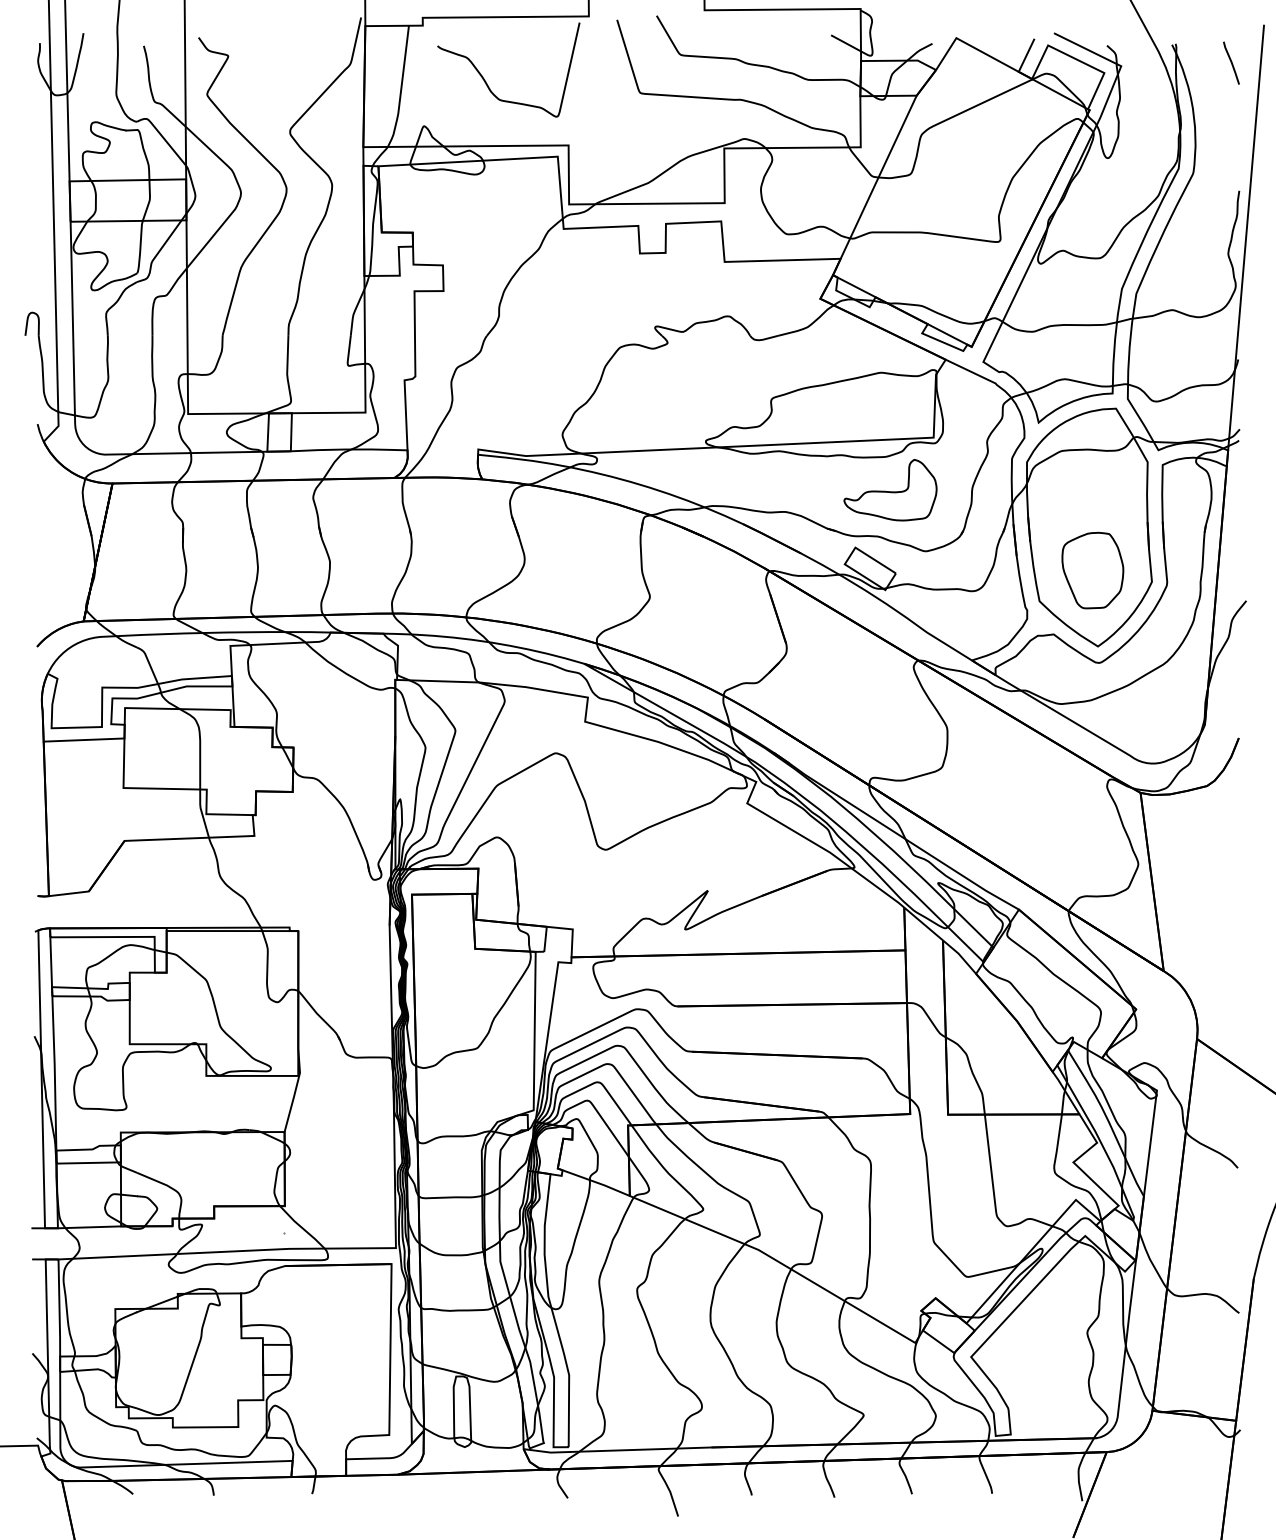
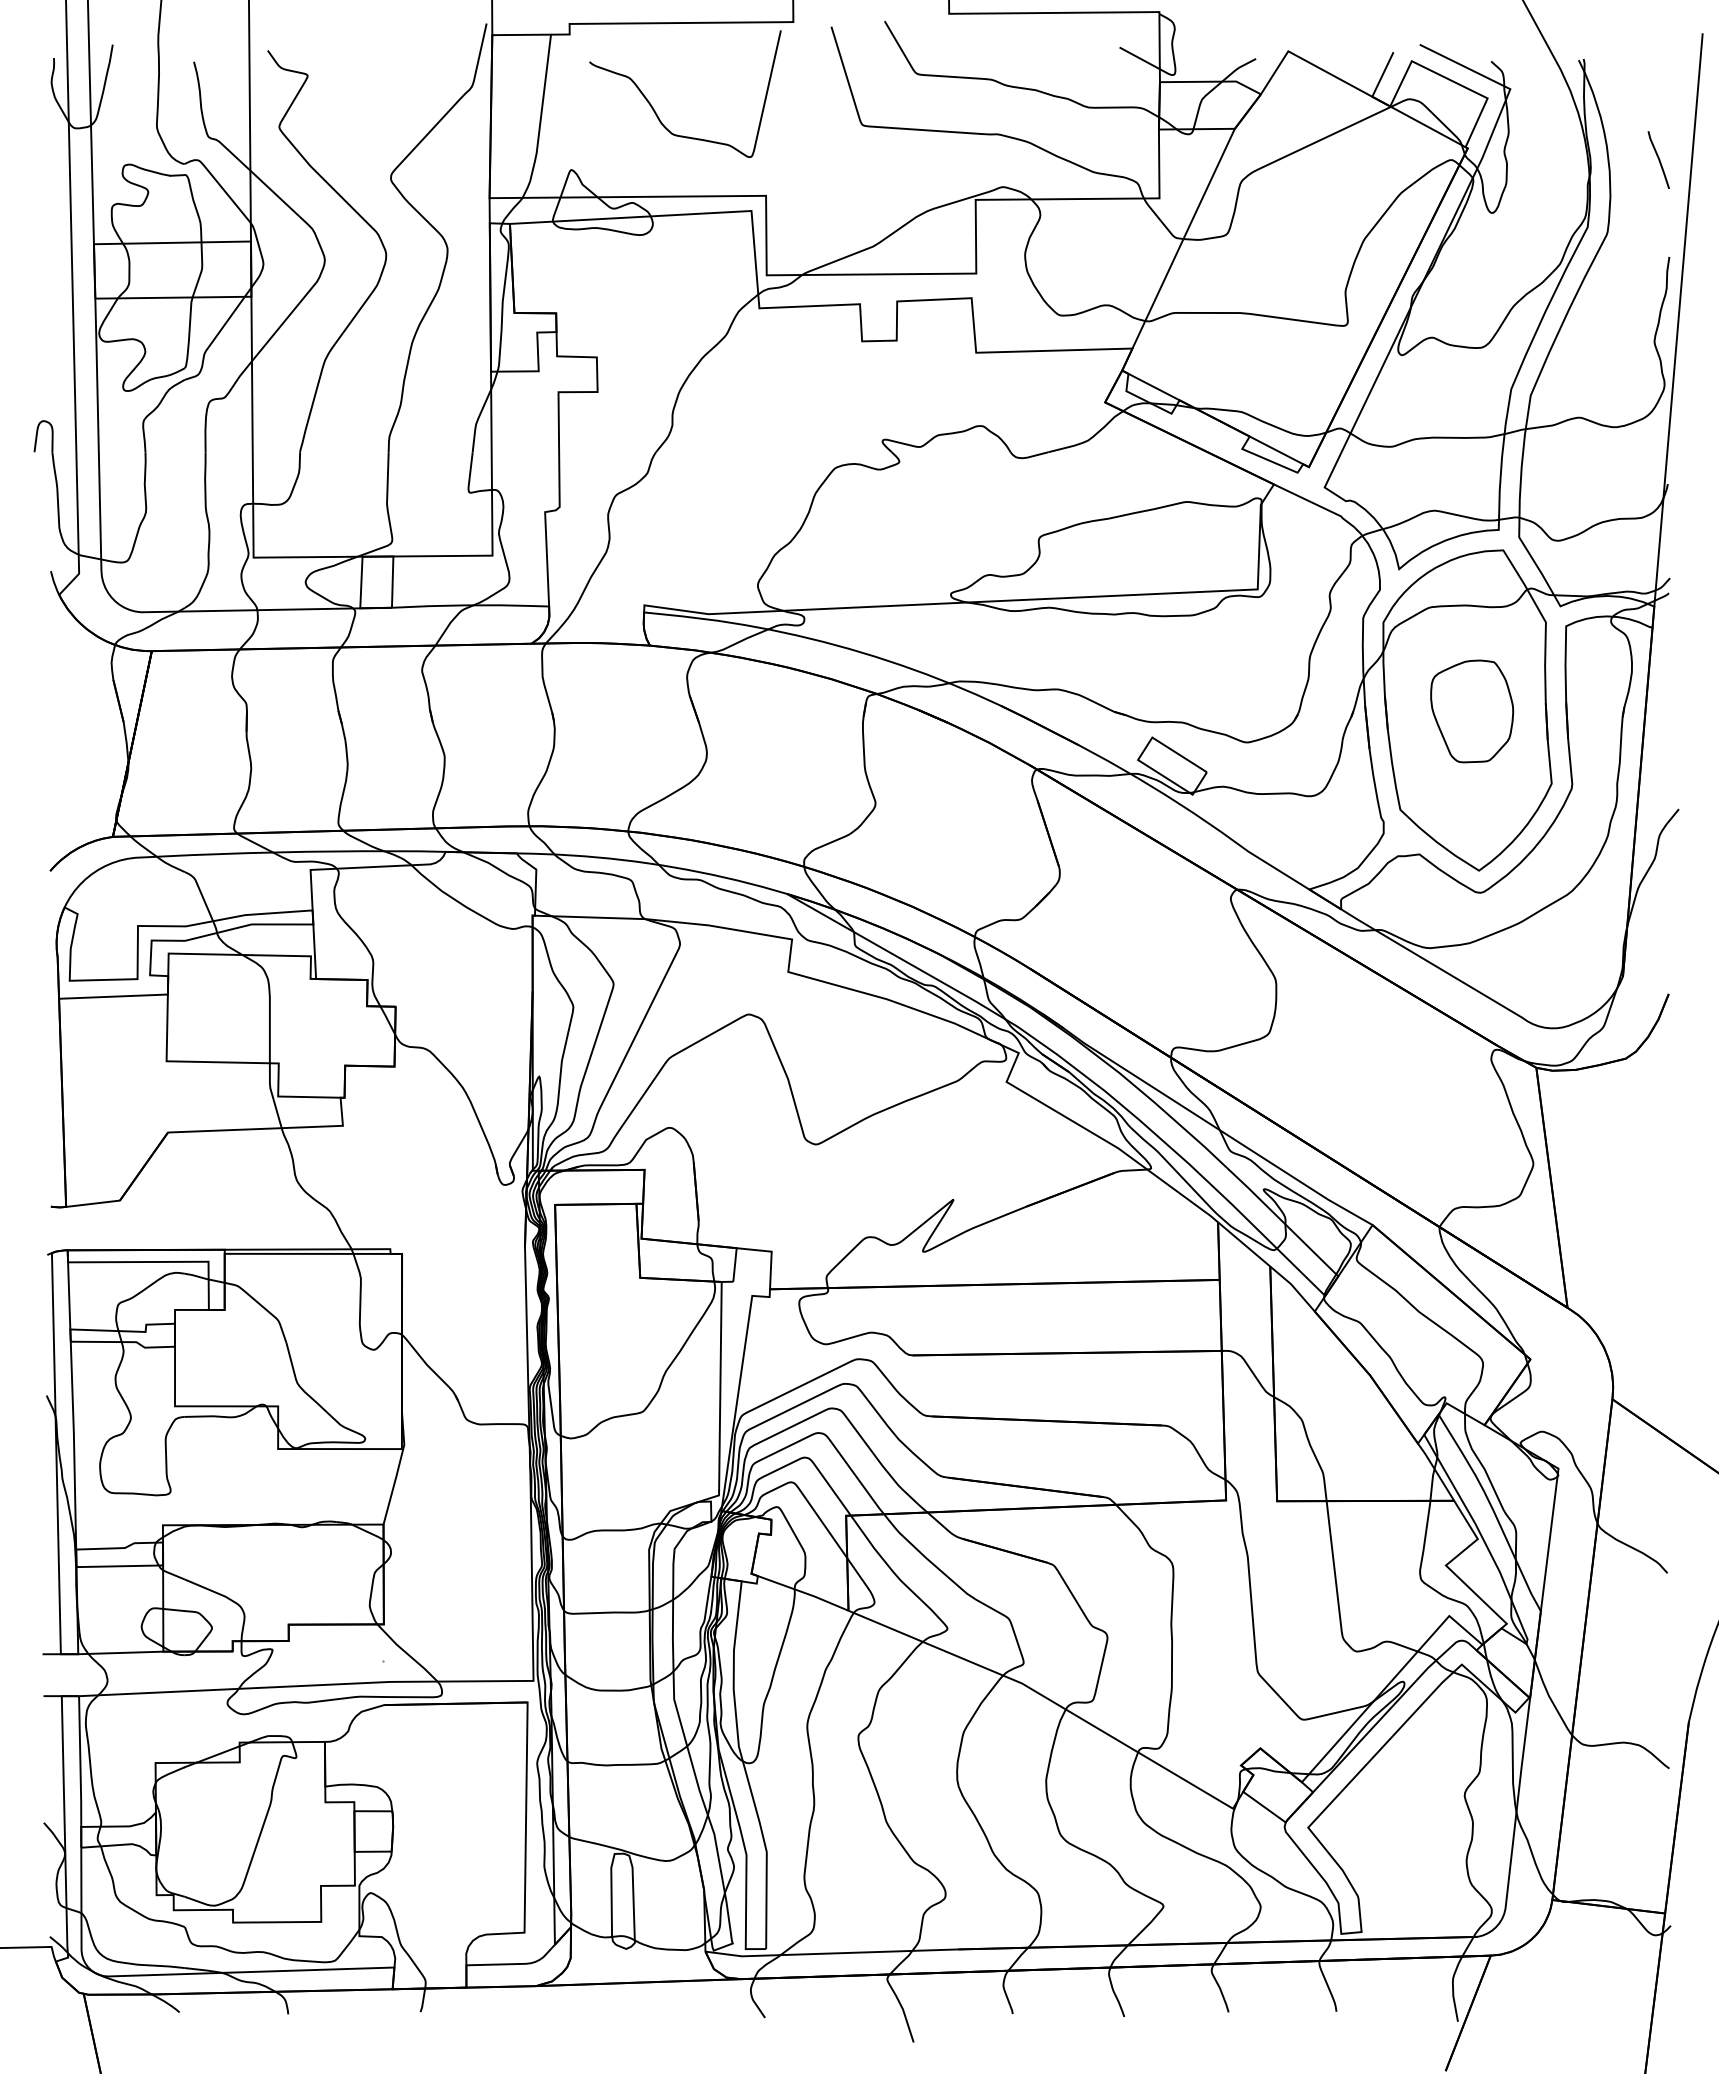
line: (1231, 62) -> (1658, 159), moved
part: (890, 489) -> (1199, 659), removed
part: (1093, 570) -> (1472, 711), moved

